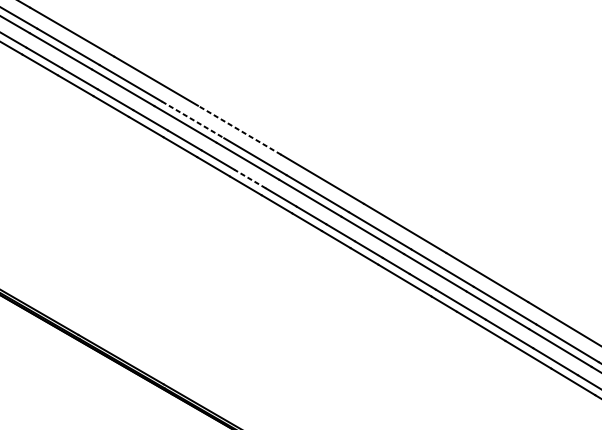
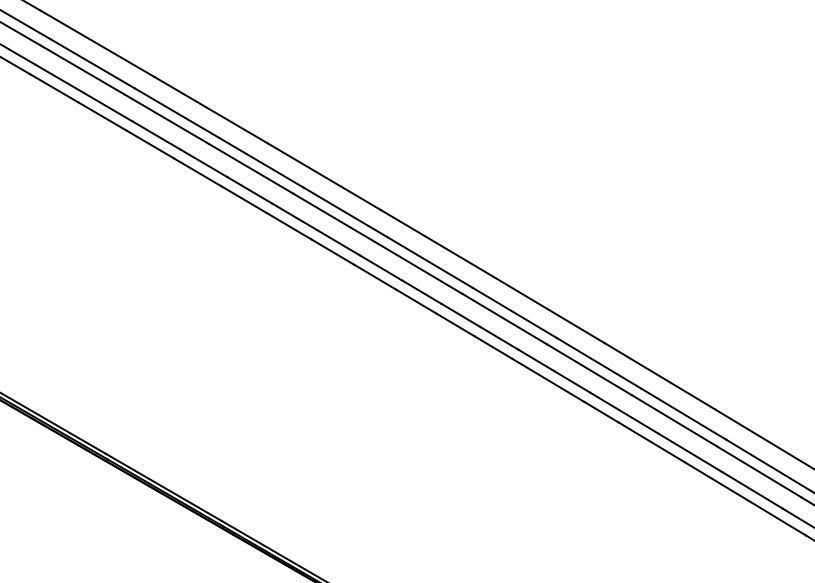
line: (193, 119) -> (261, 162), dashed -> solid
line: (238, 130) -> (323, 176), dashed -> solid
line: (250, 178) -> (338, 242), dashed -> solid

